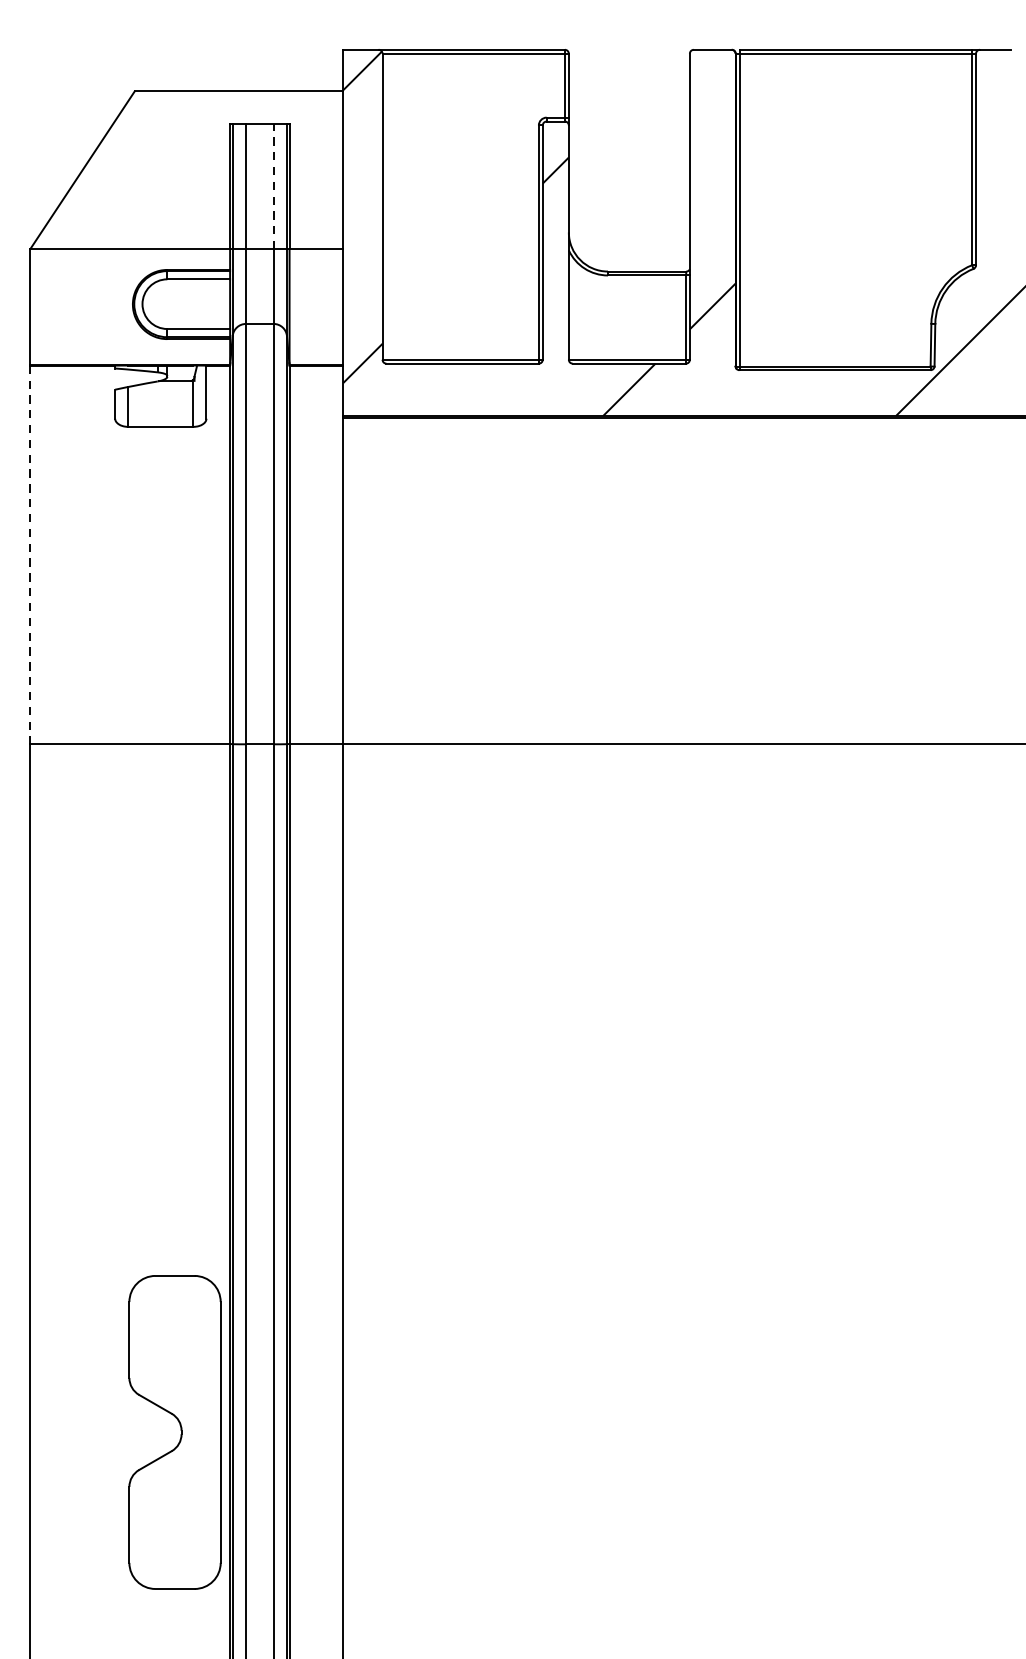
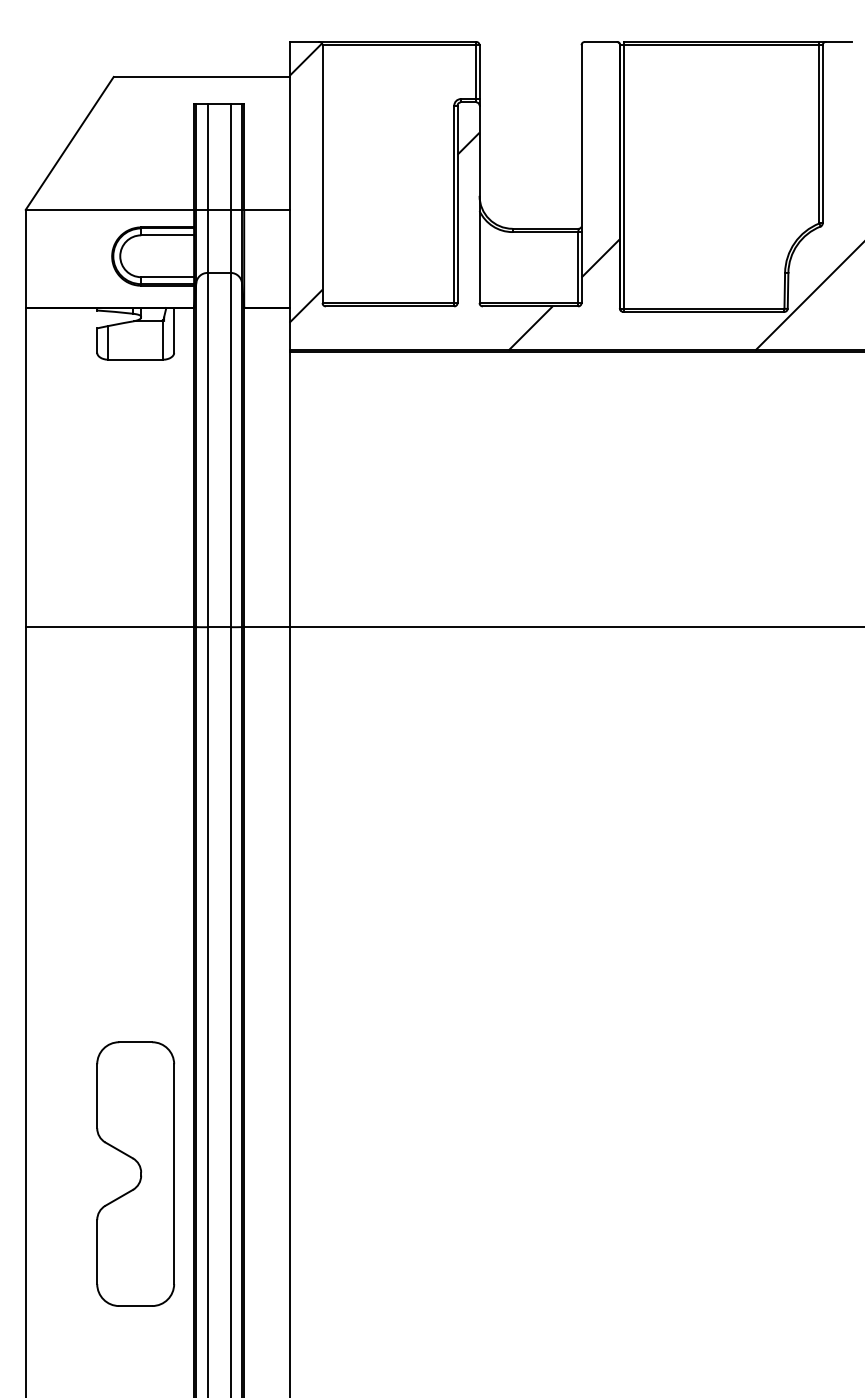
line: (273, 186) -> (230, 157), dashed -> solid
line: (30, 555) -> (25, 468), dashed -> solid
part: (174, 1431) -> (135, 1173), moved

